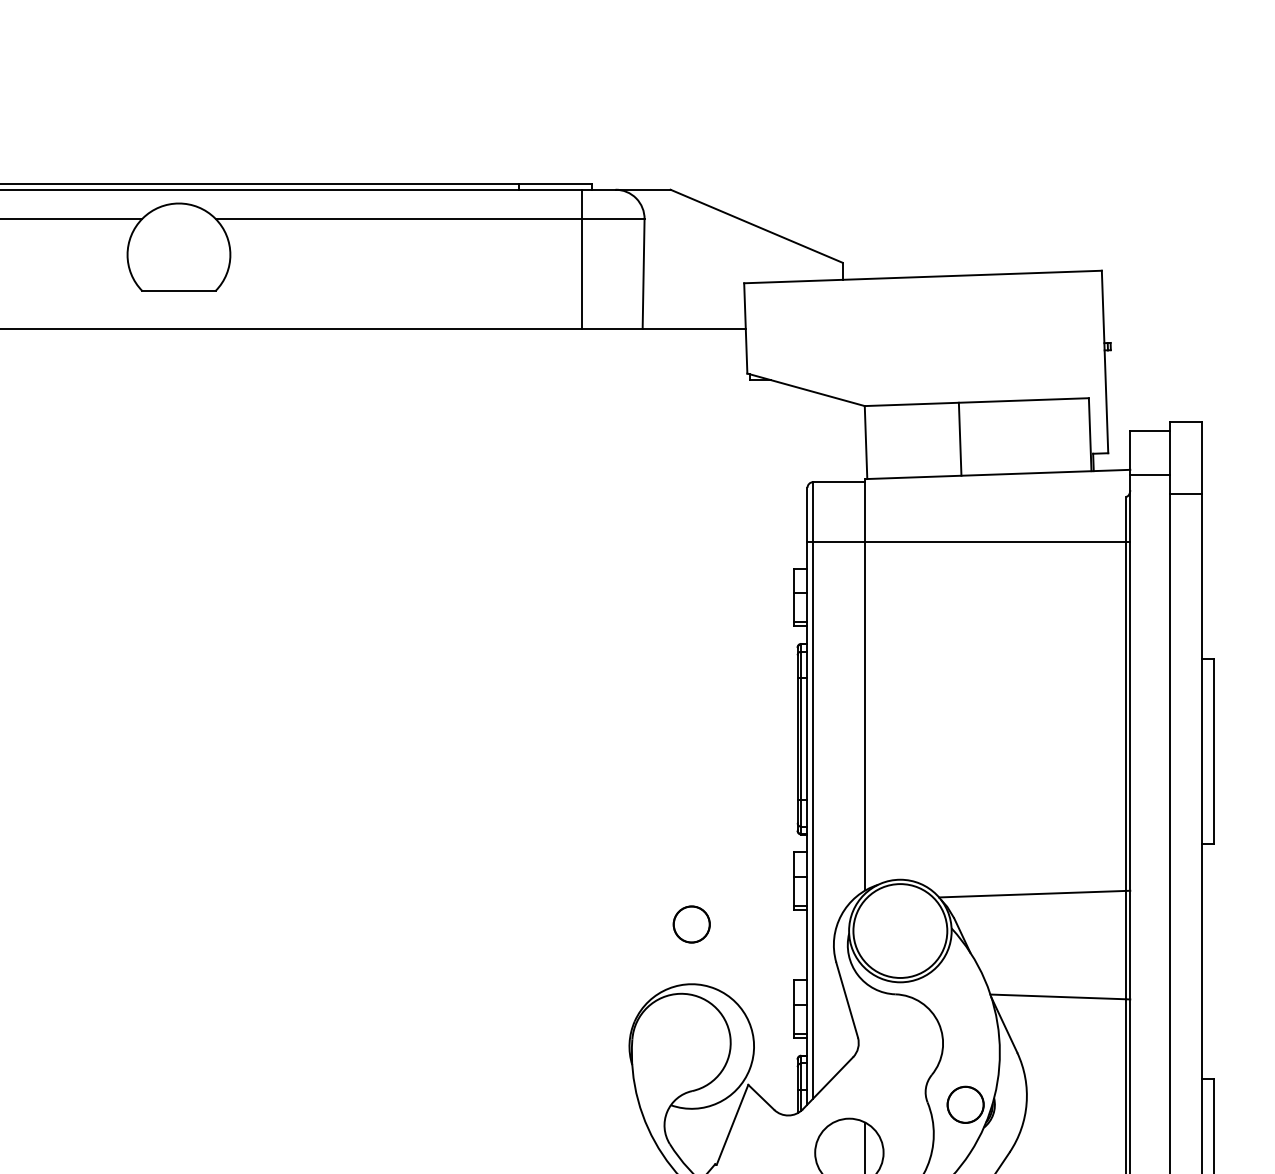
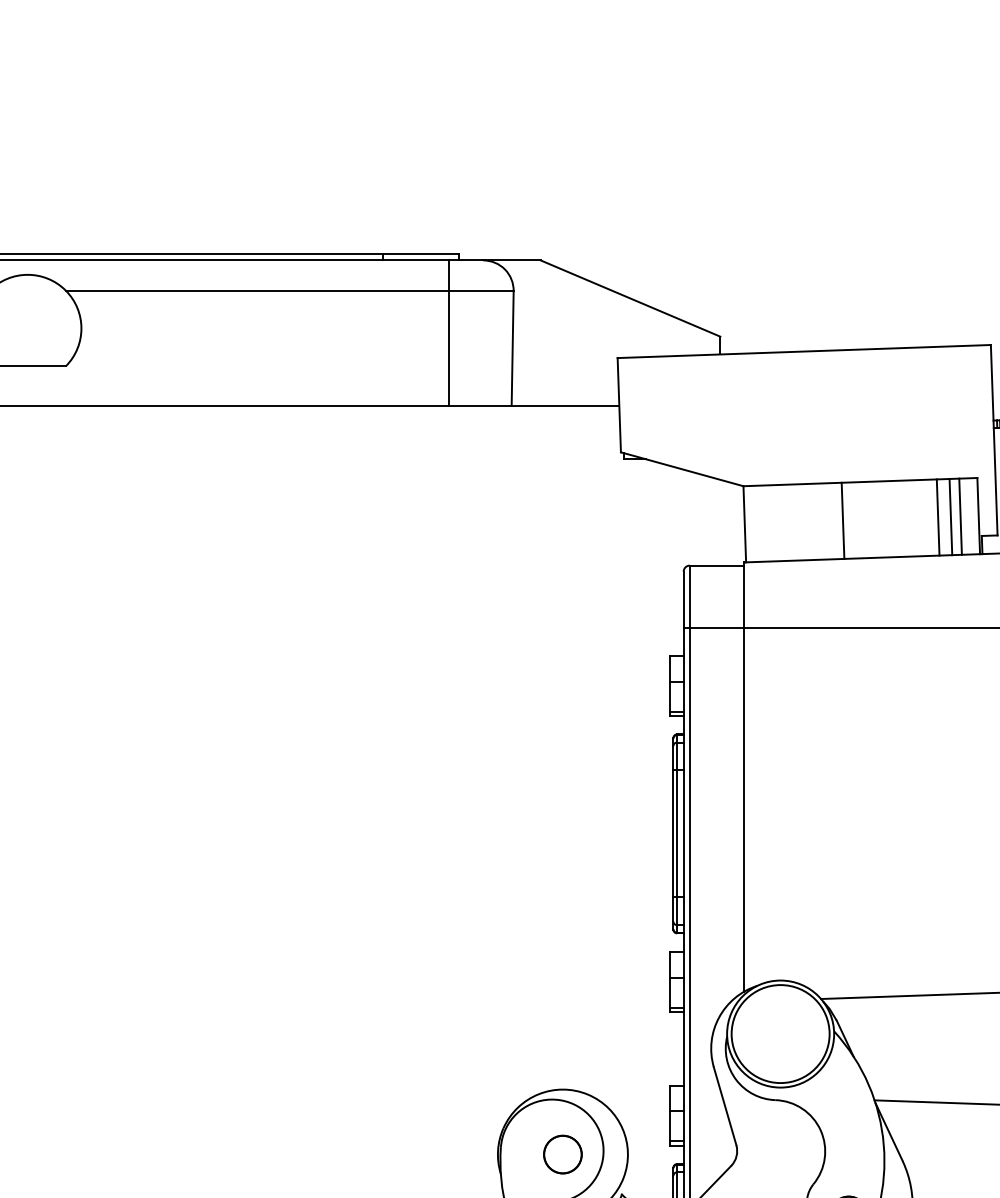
line: (1072, 434) -> (960, 515), added
line: (1051, 435) -> (938, 516), added
line: (1063, 435) -> (950, 516), added
circle: (691, 924) -> (562, 1154), moved

